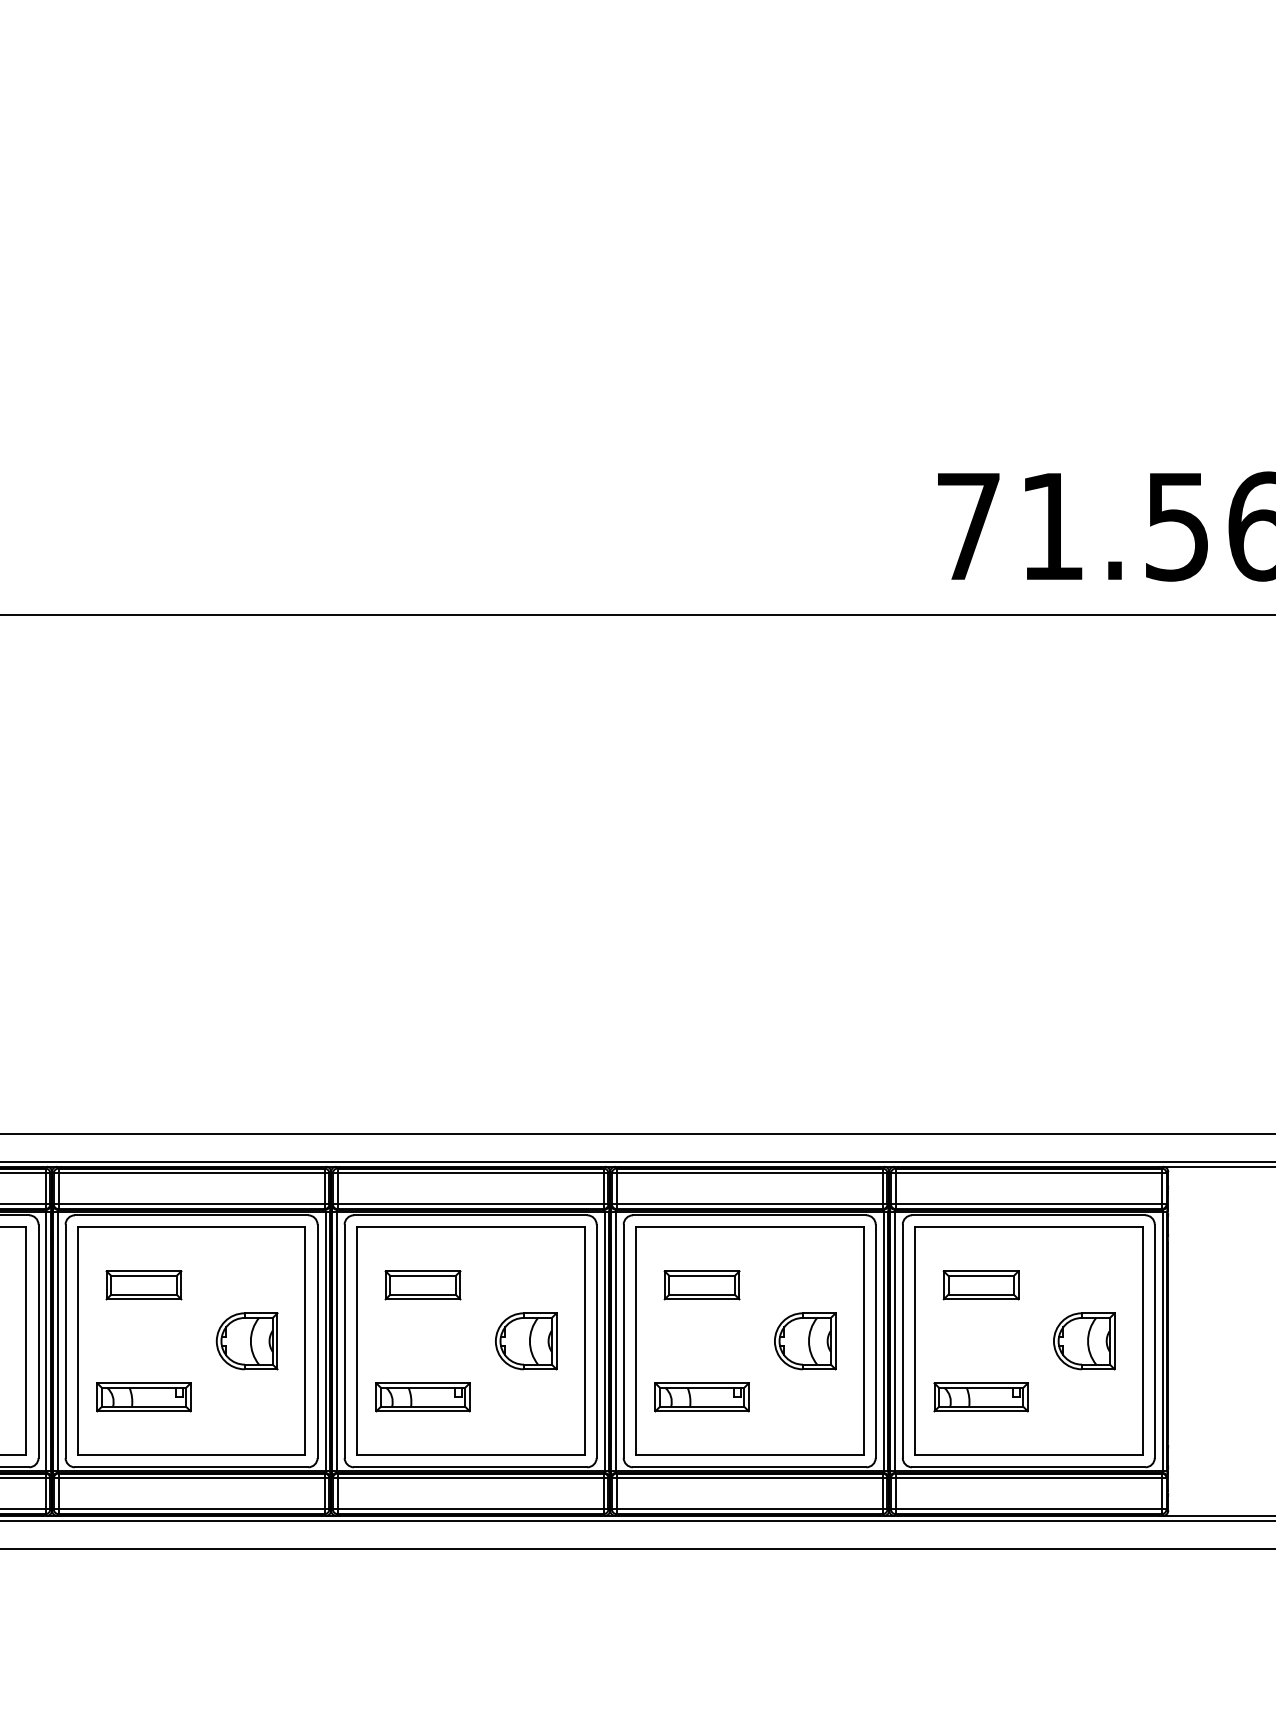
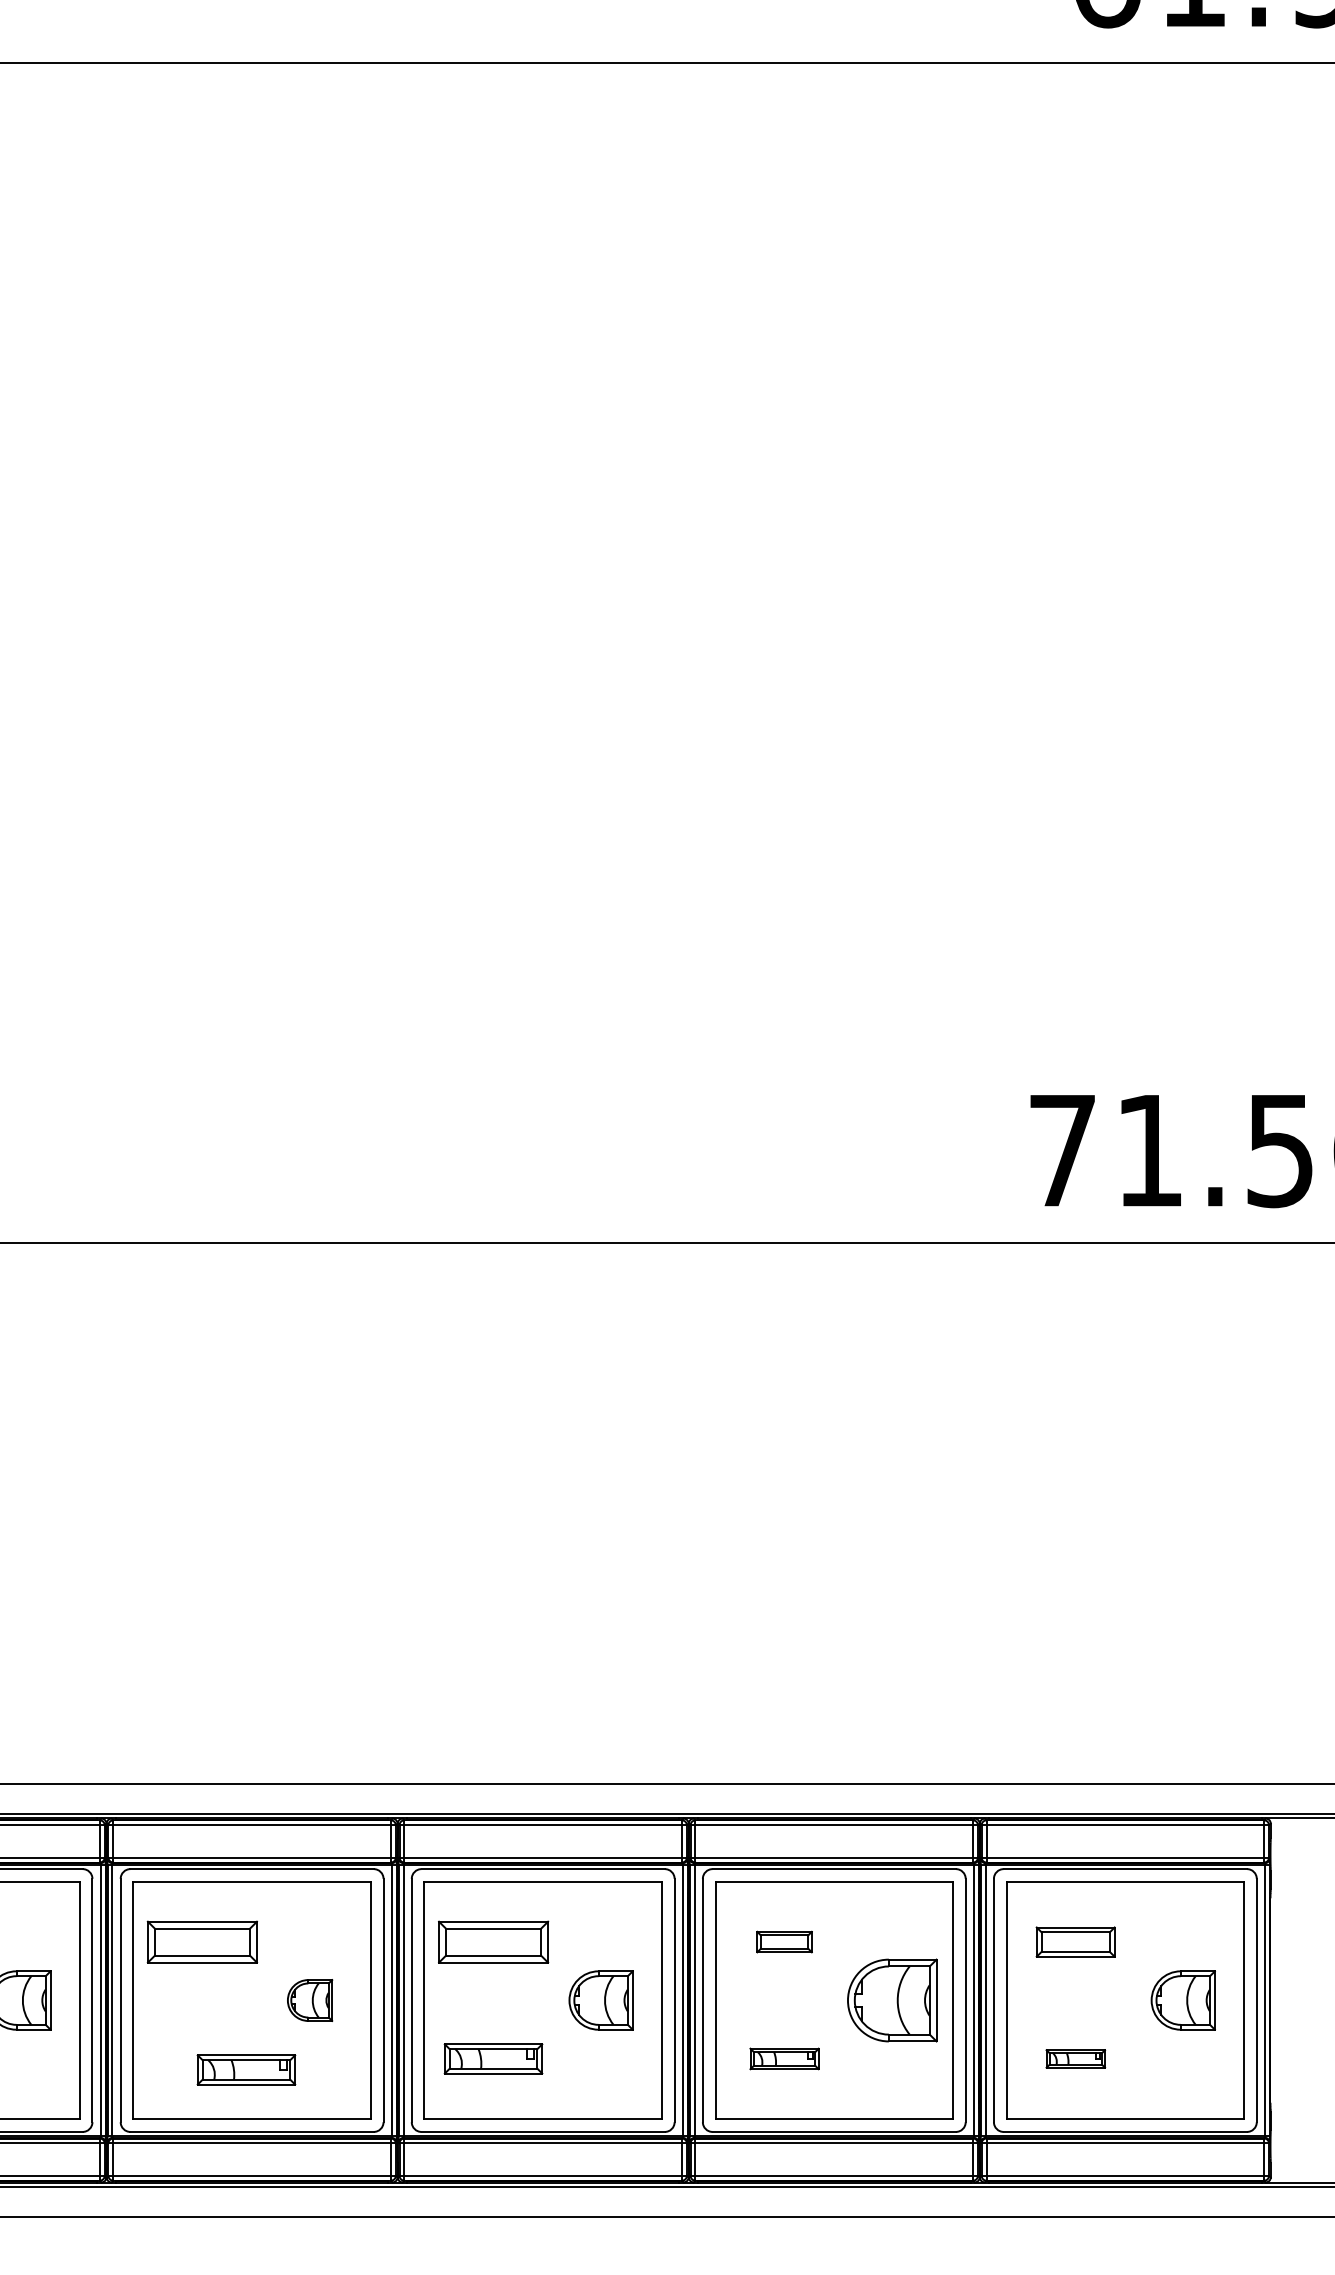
part: (144, 1284) -> (202, 1941), size x1.4
part: (423, 1284) -> (493, 1941), size x1.4
part: (701, 1284) -> (784, 1941), size x0.7
part: (246, 1341) -> (309, 2000), size x0.7
part: (804, 1341) -> (891, 2000), size x1.4
part: (144, 1396) -> (246, 2069), moved
part: (701, 1396) -> (784, 2058), size x0.7
part: (980, 1396) -> (1075, 2058), size x0.6

